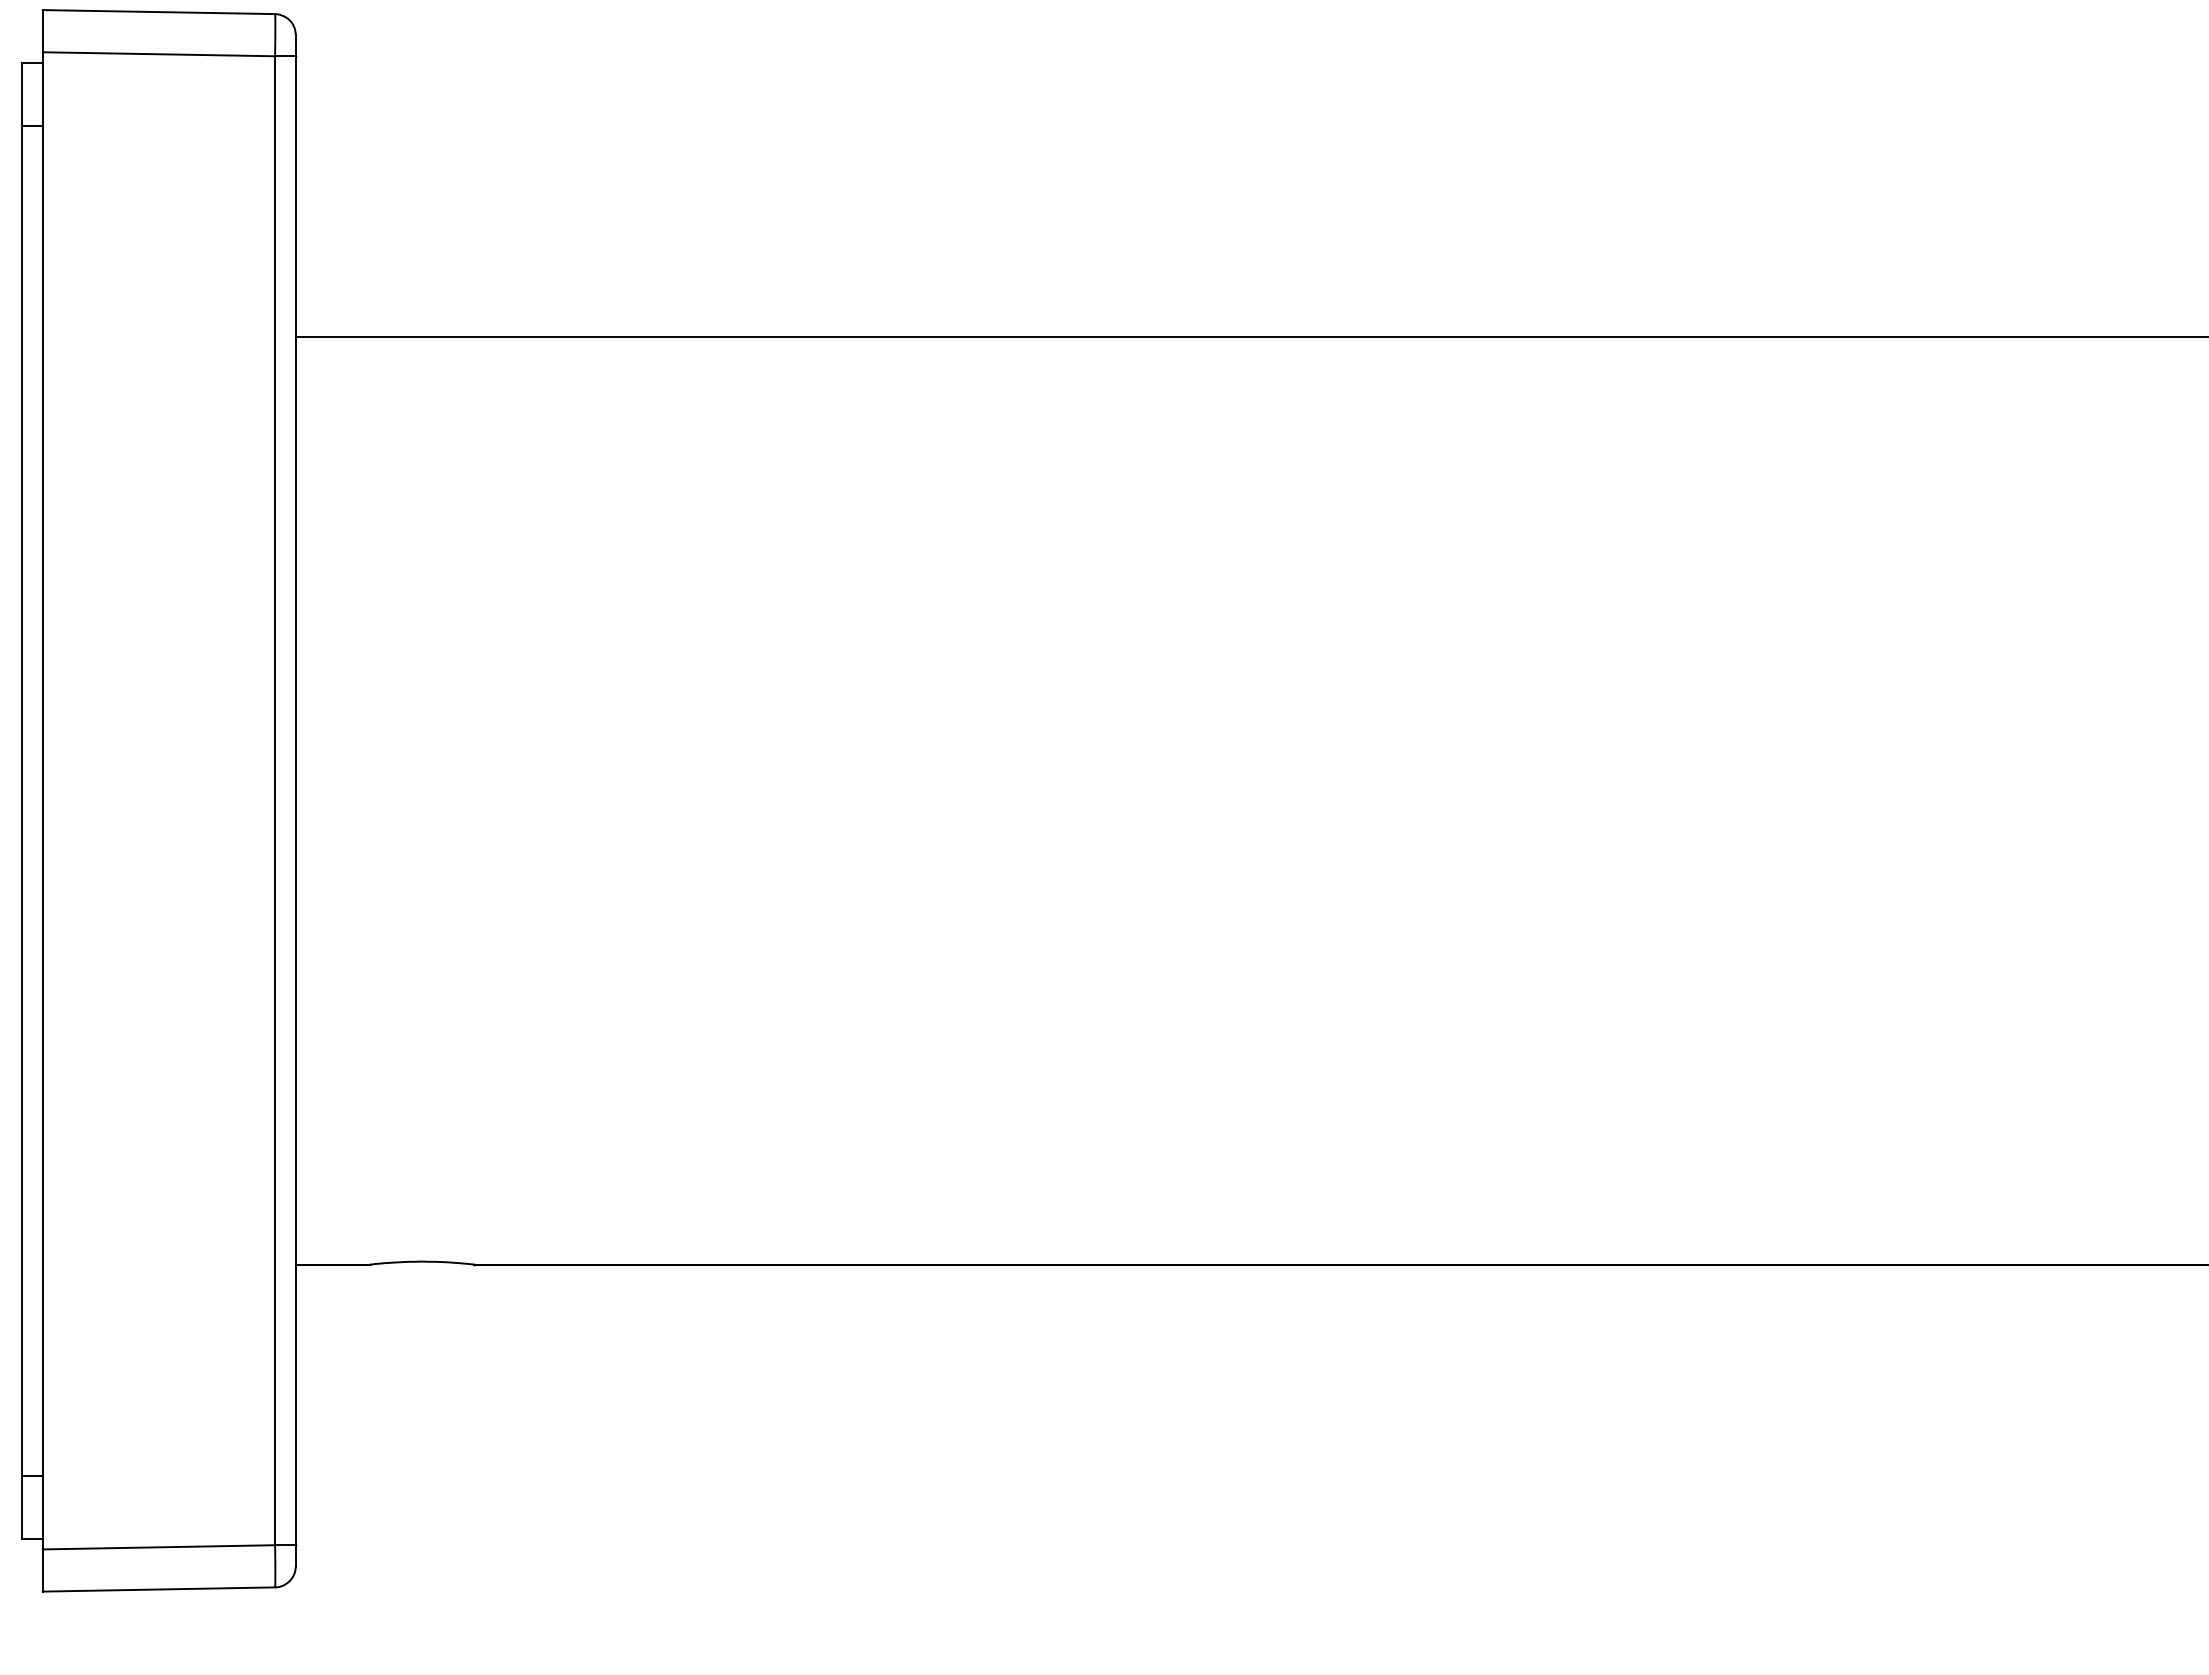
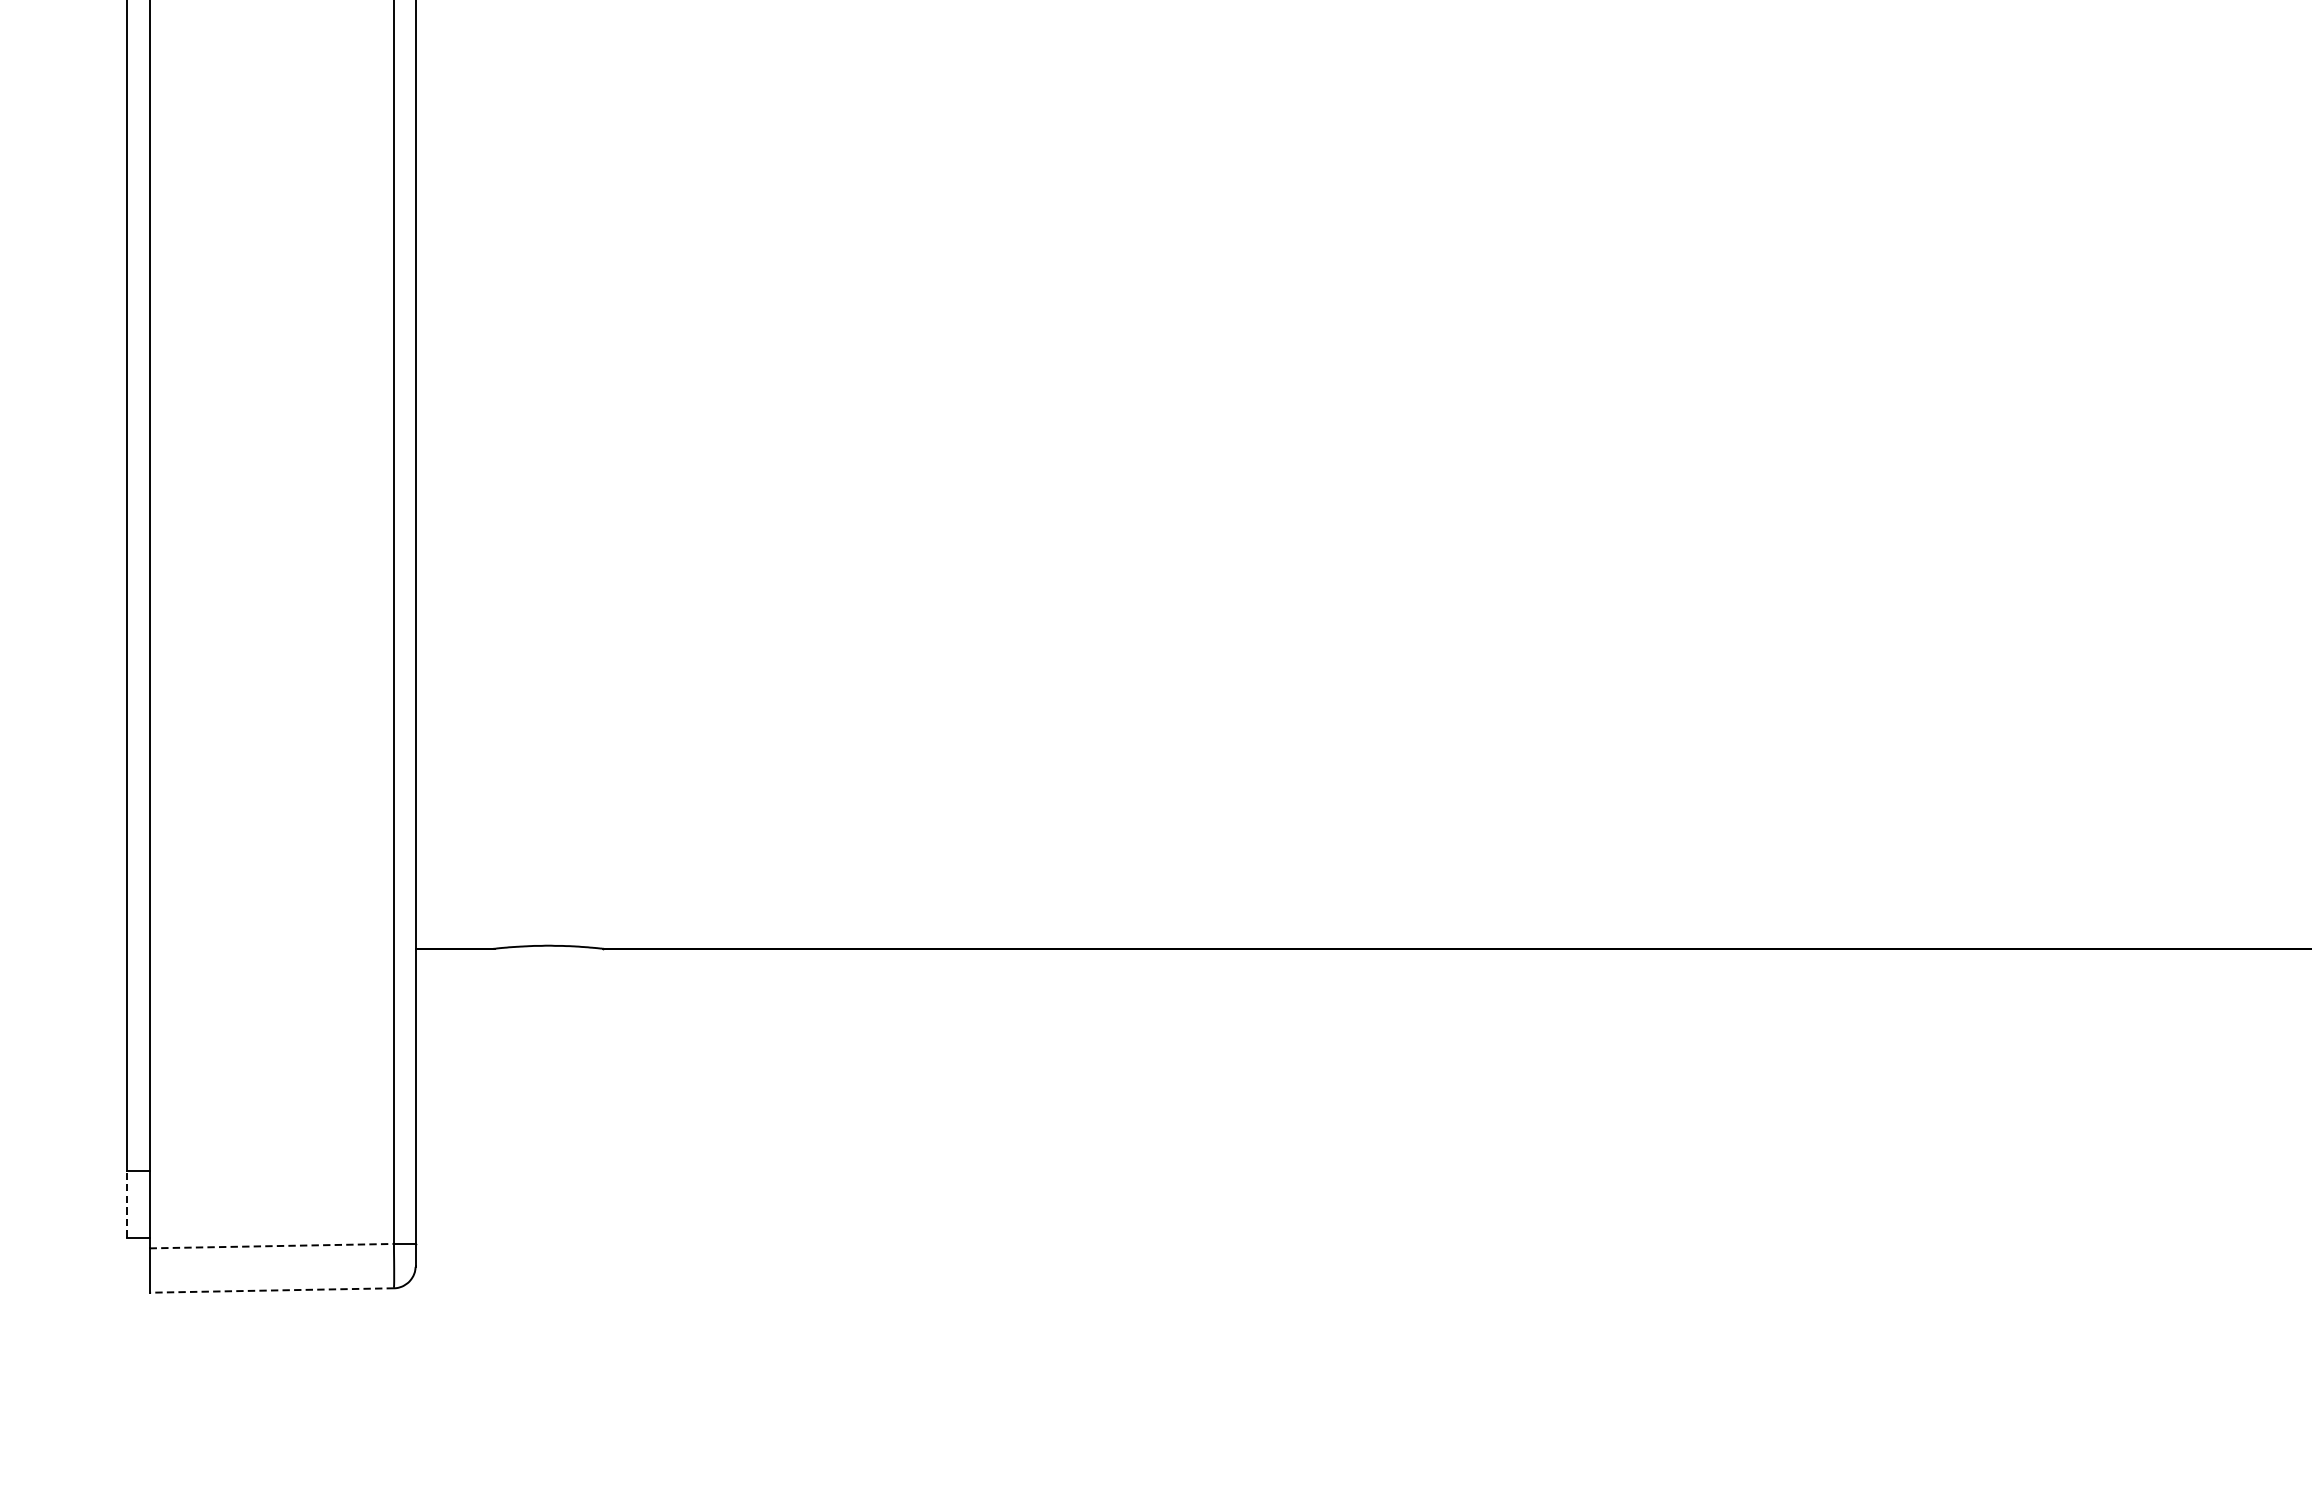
line: (21, 1507) -> (127, 1204), solid -> dashed
line: (159, 1547) -> (272, 1246), solid -> dashed
line: (158, 1589) -> (271, 1290), solid -> dashed

